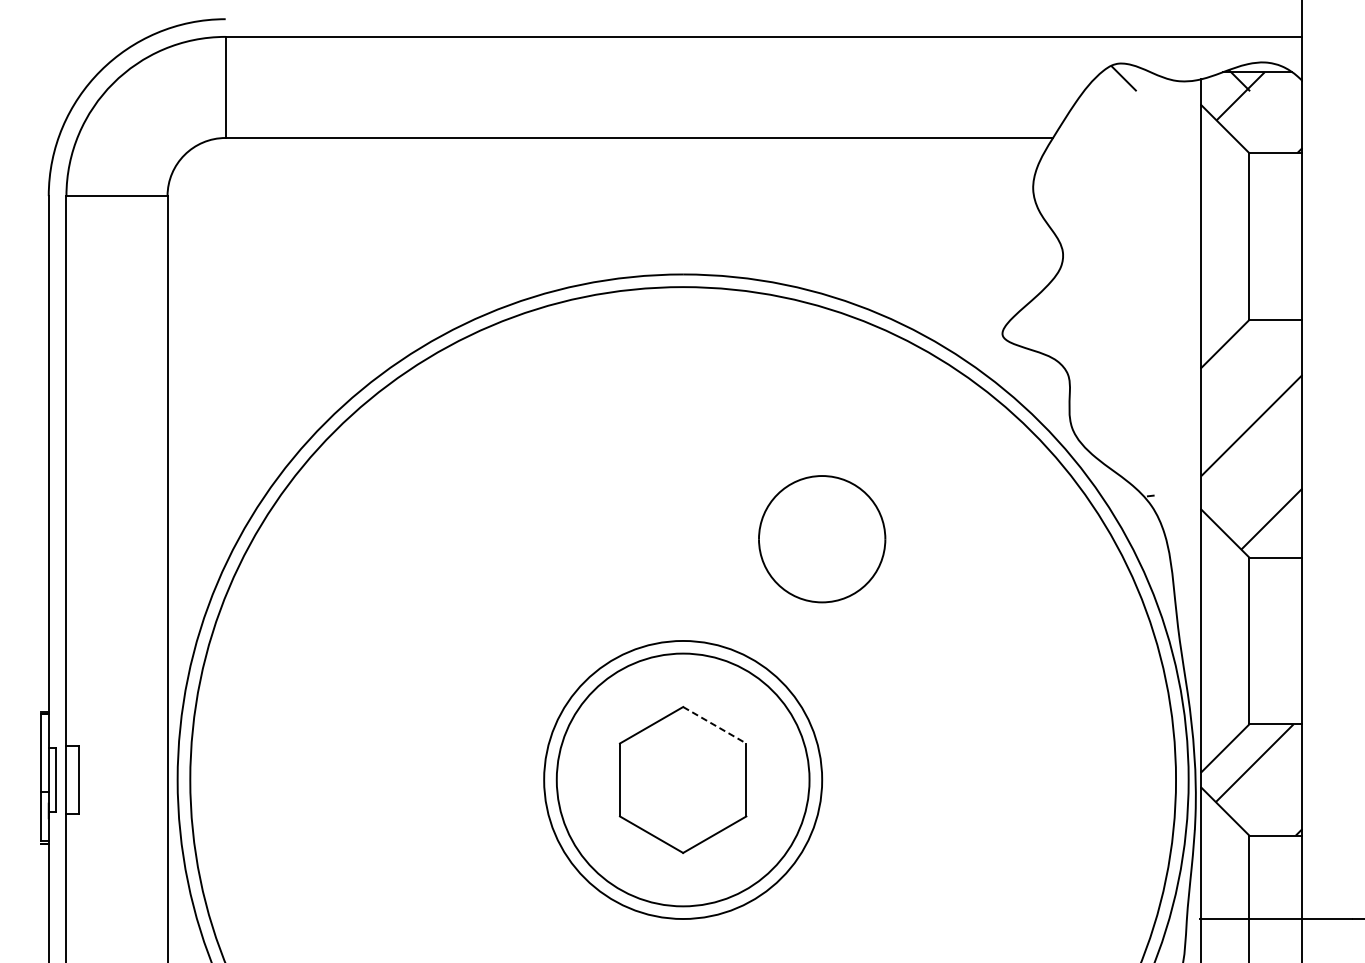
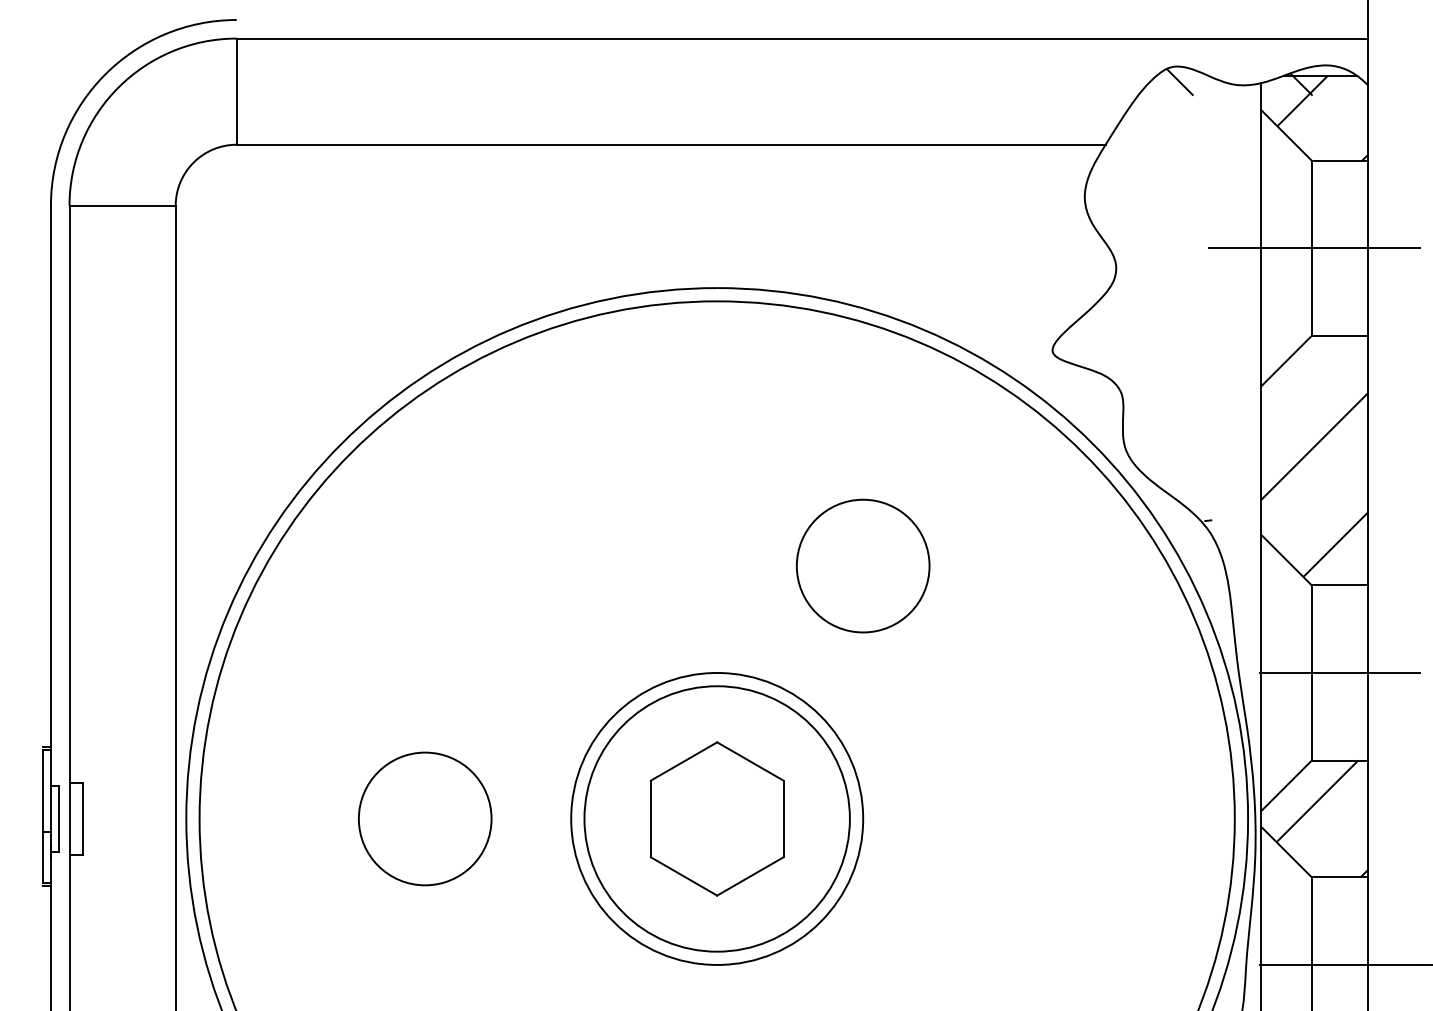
line: (1251, 236) -> (1314, 248), added
line: (1275, 640) -> (1339, 672), added
line: (714, 725) -> (750, 761), dashed -> solid
part: (405, 779) -> (425, 818), added

